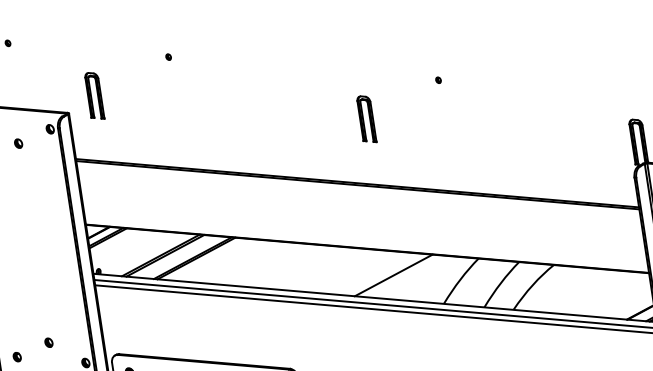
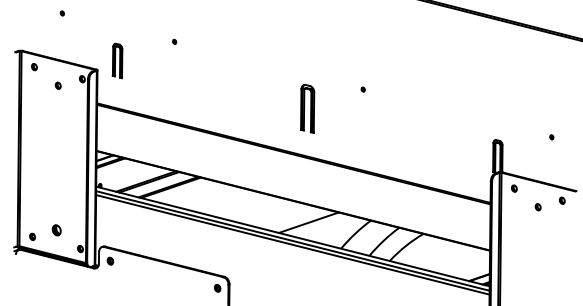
part: (366, 120) -> (307, 109), size x1.4
part: (48, 342) -> (56, 230), size x1.6

